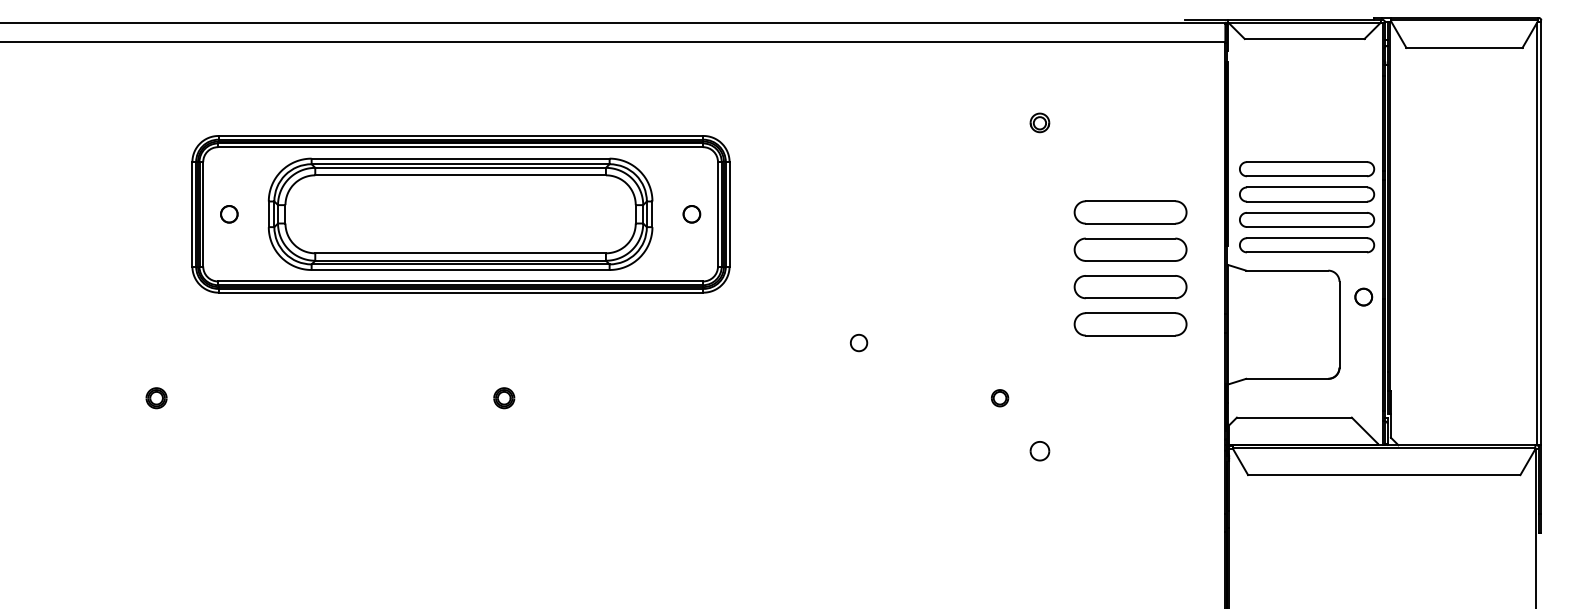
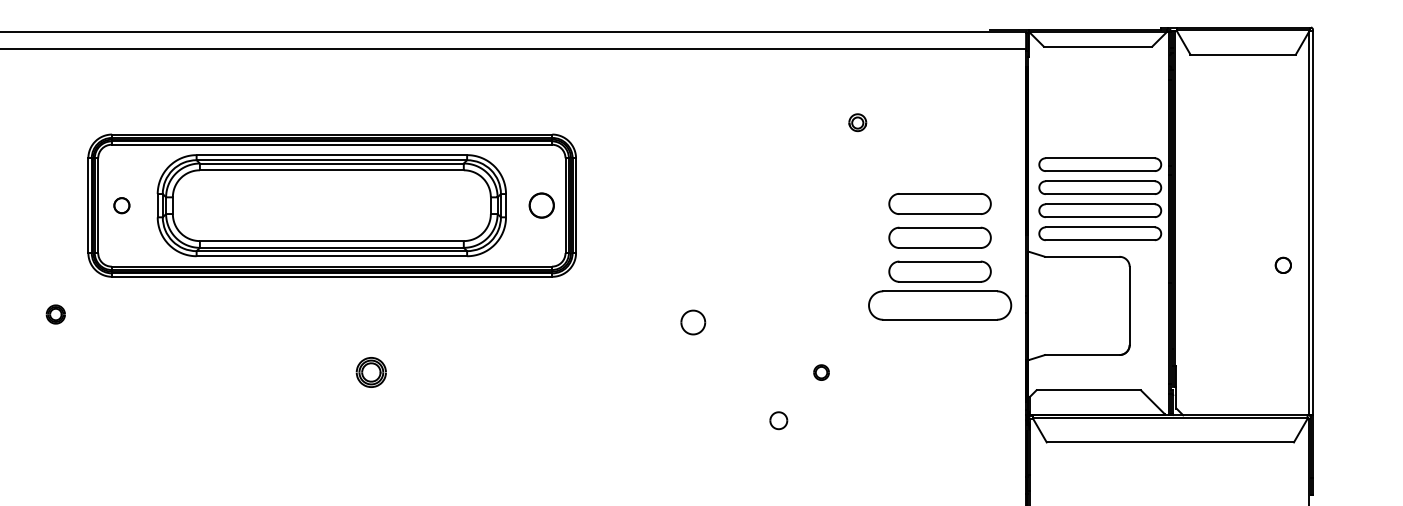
part: (691, 214) -> (541, 205), size x1.6
part: (1363, 296) -> (1283, 264), moved
part: (1130, 324) -> (939, 305), size x1.4
part: (859, 342) -> (693, 322), size x1.6
part: (156, 398) -> (55, 314), moved
part: (504, 398) -> (371, 372), size x1.6
part: (1039, 451) -> (778, 420), moved

